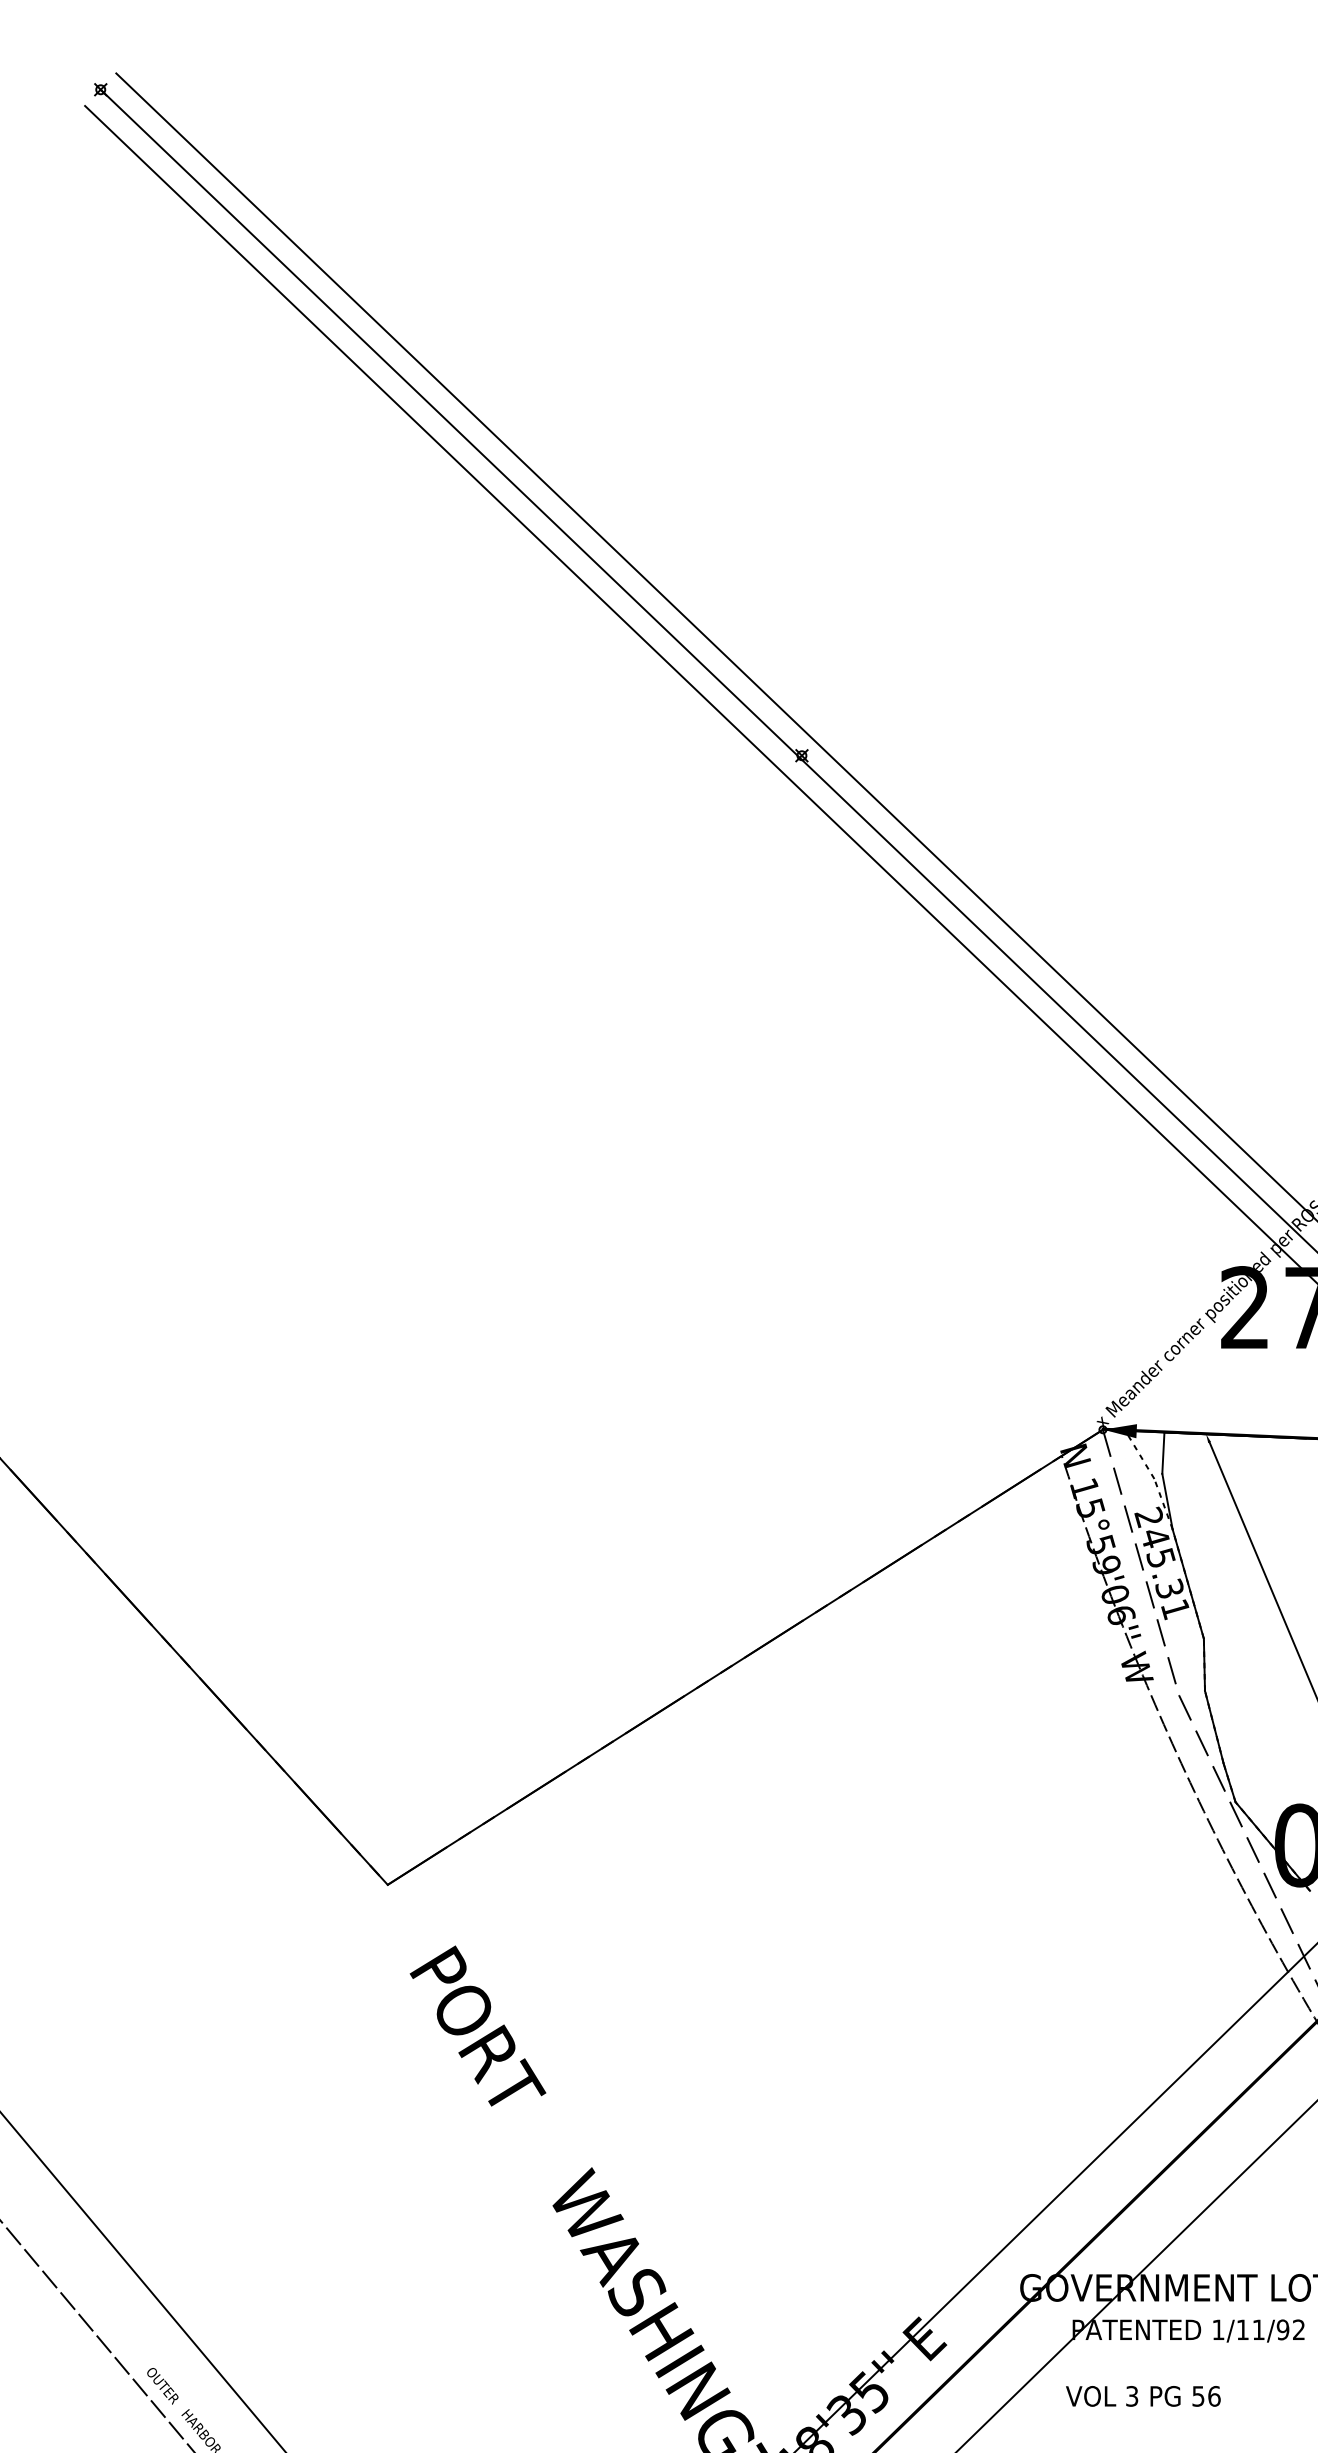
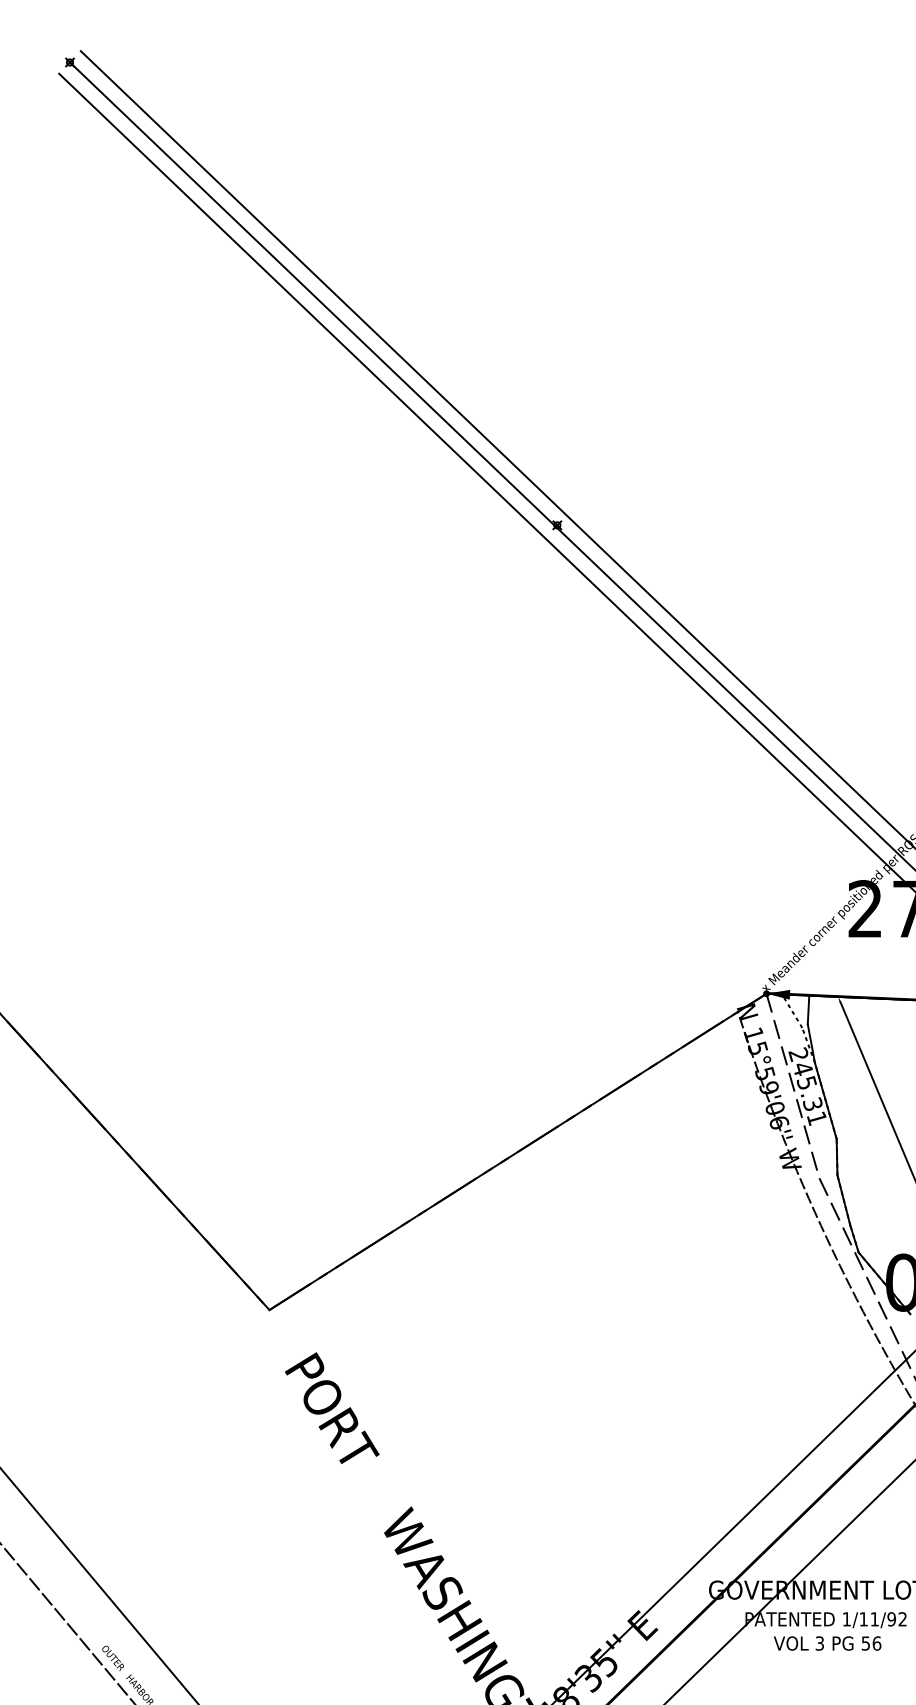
text: (1143, 2396) -> (827, 1643), moved

